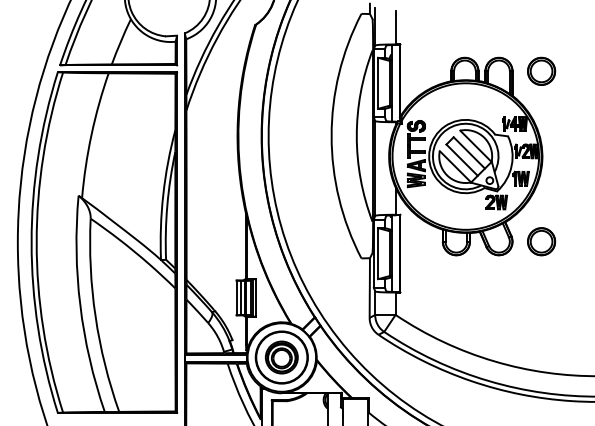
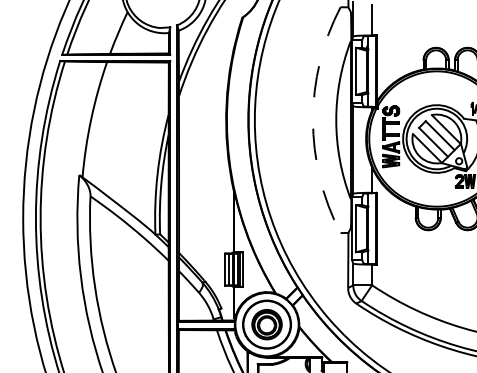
arc: (331, 136) -> (312, 120), solid -> dashed

